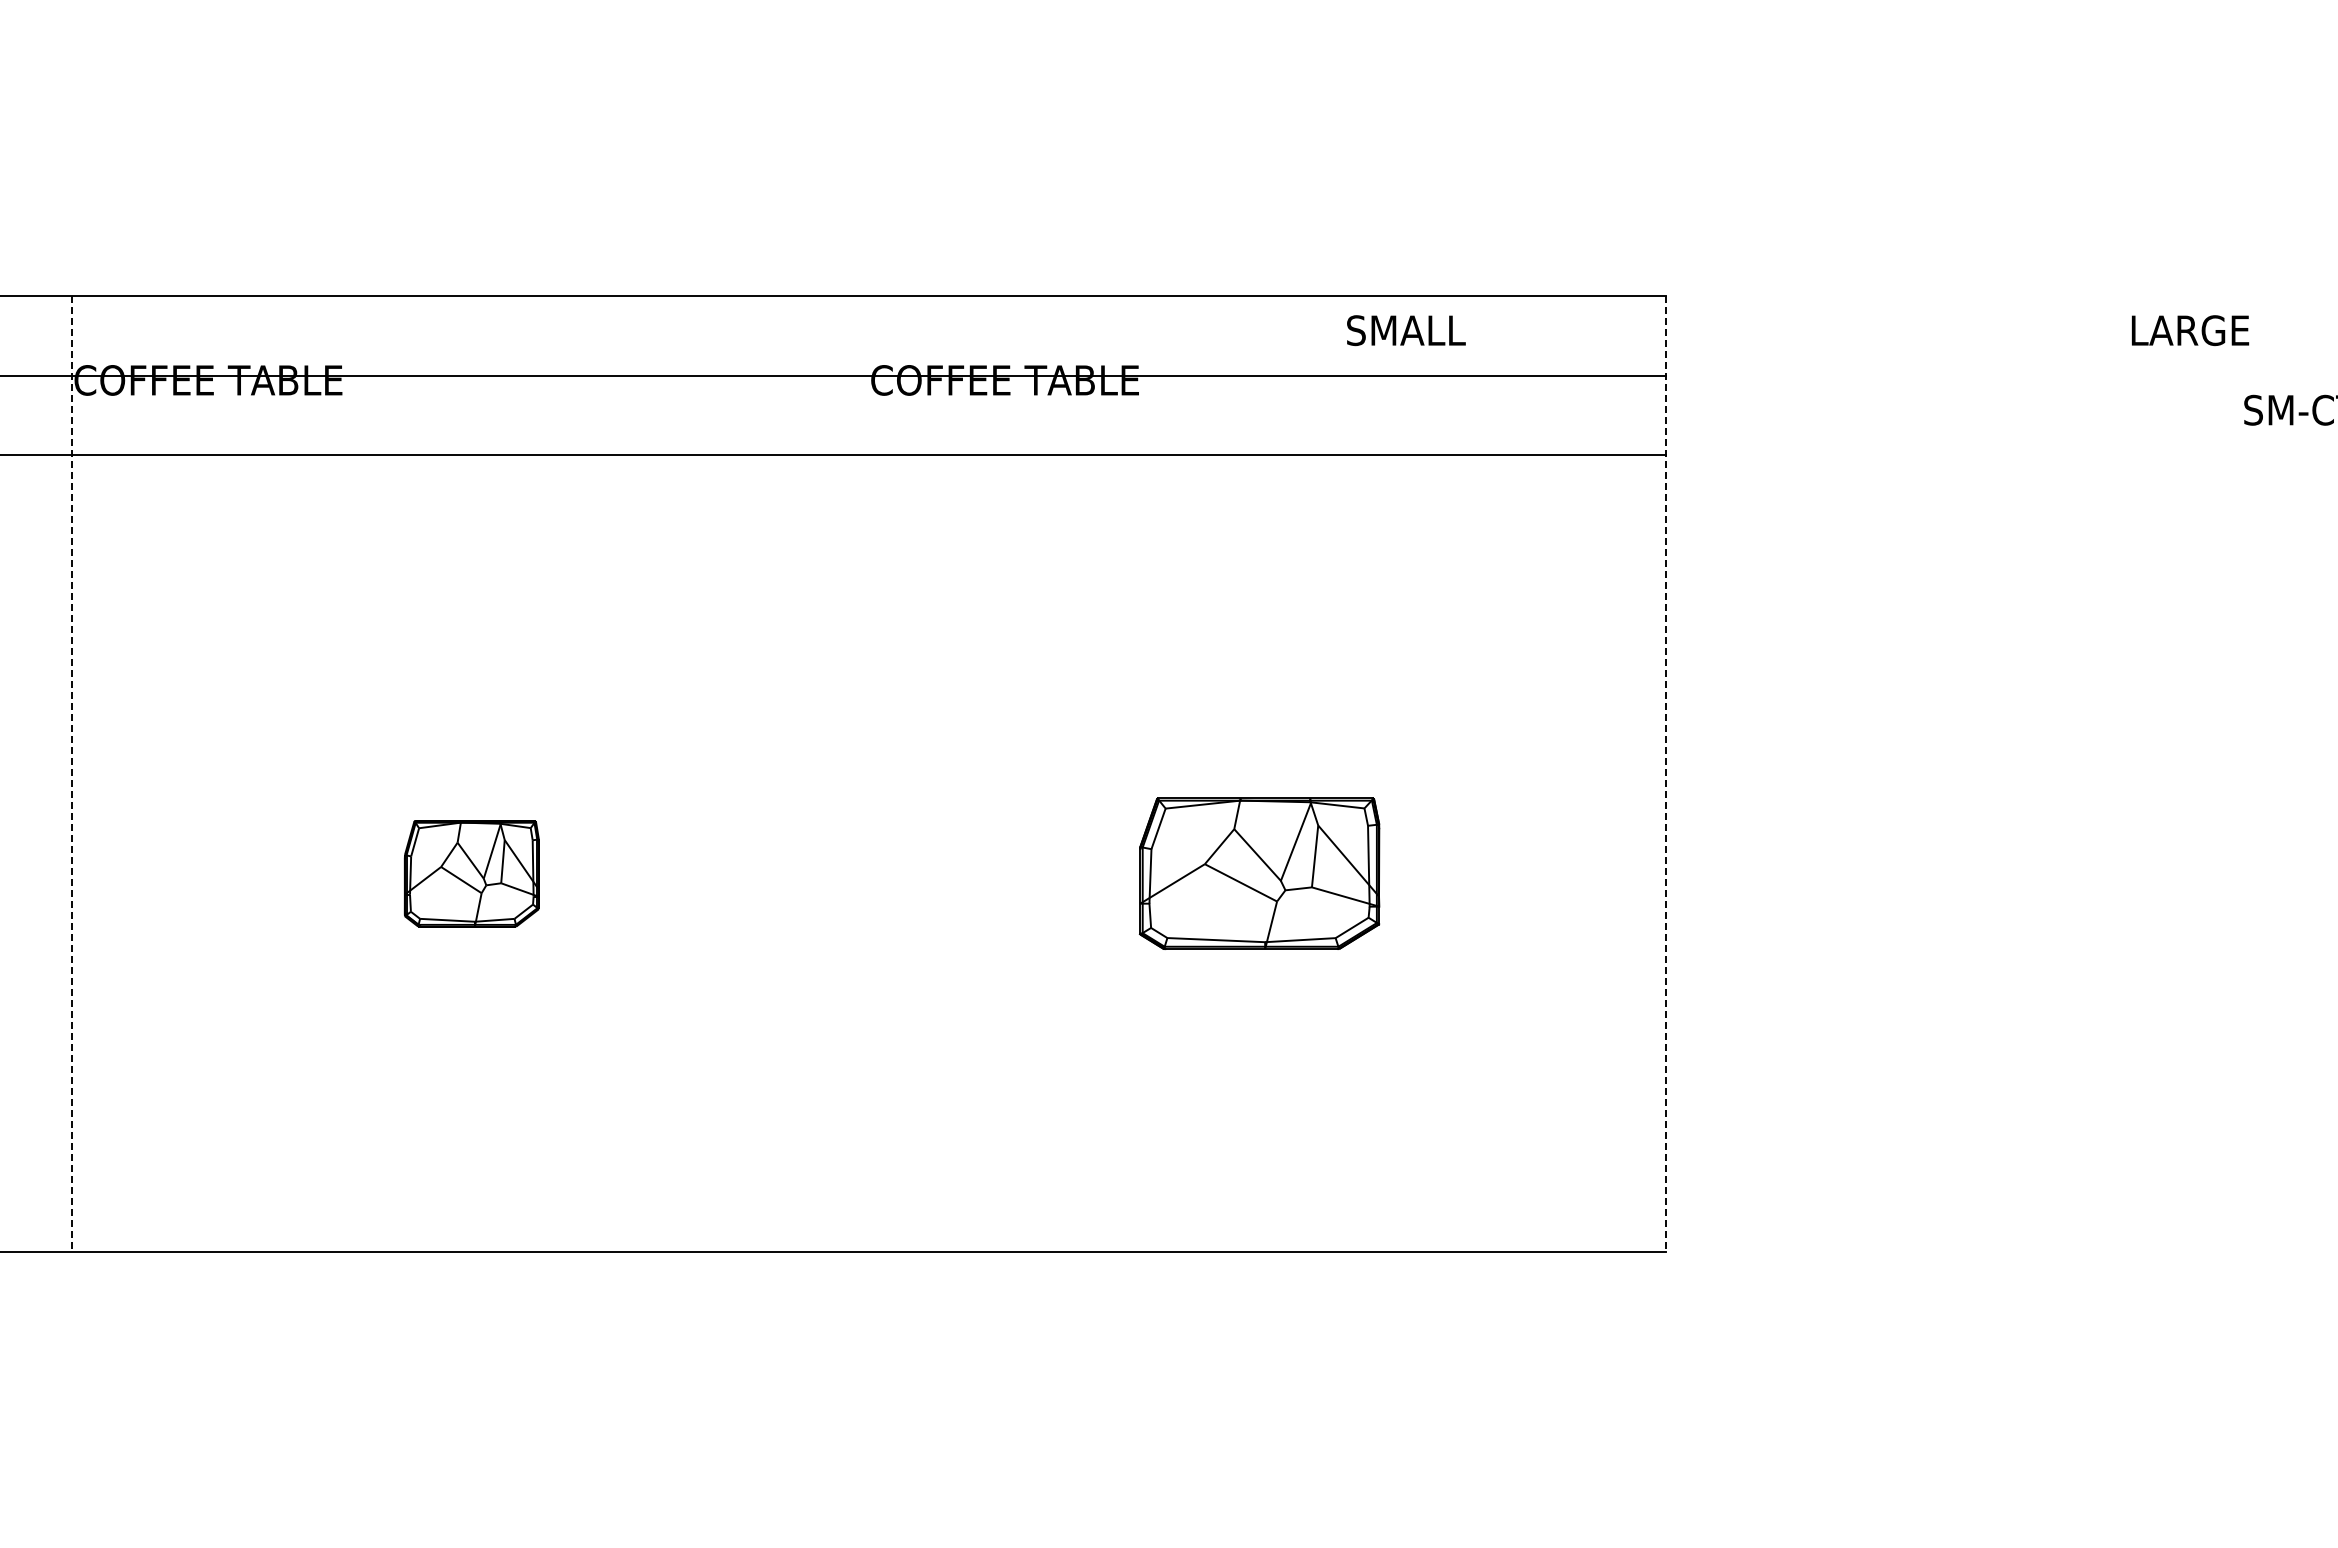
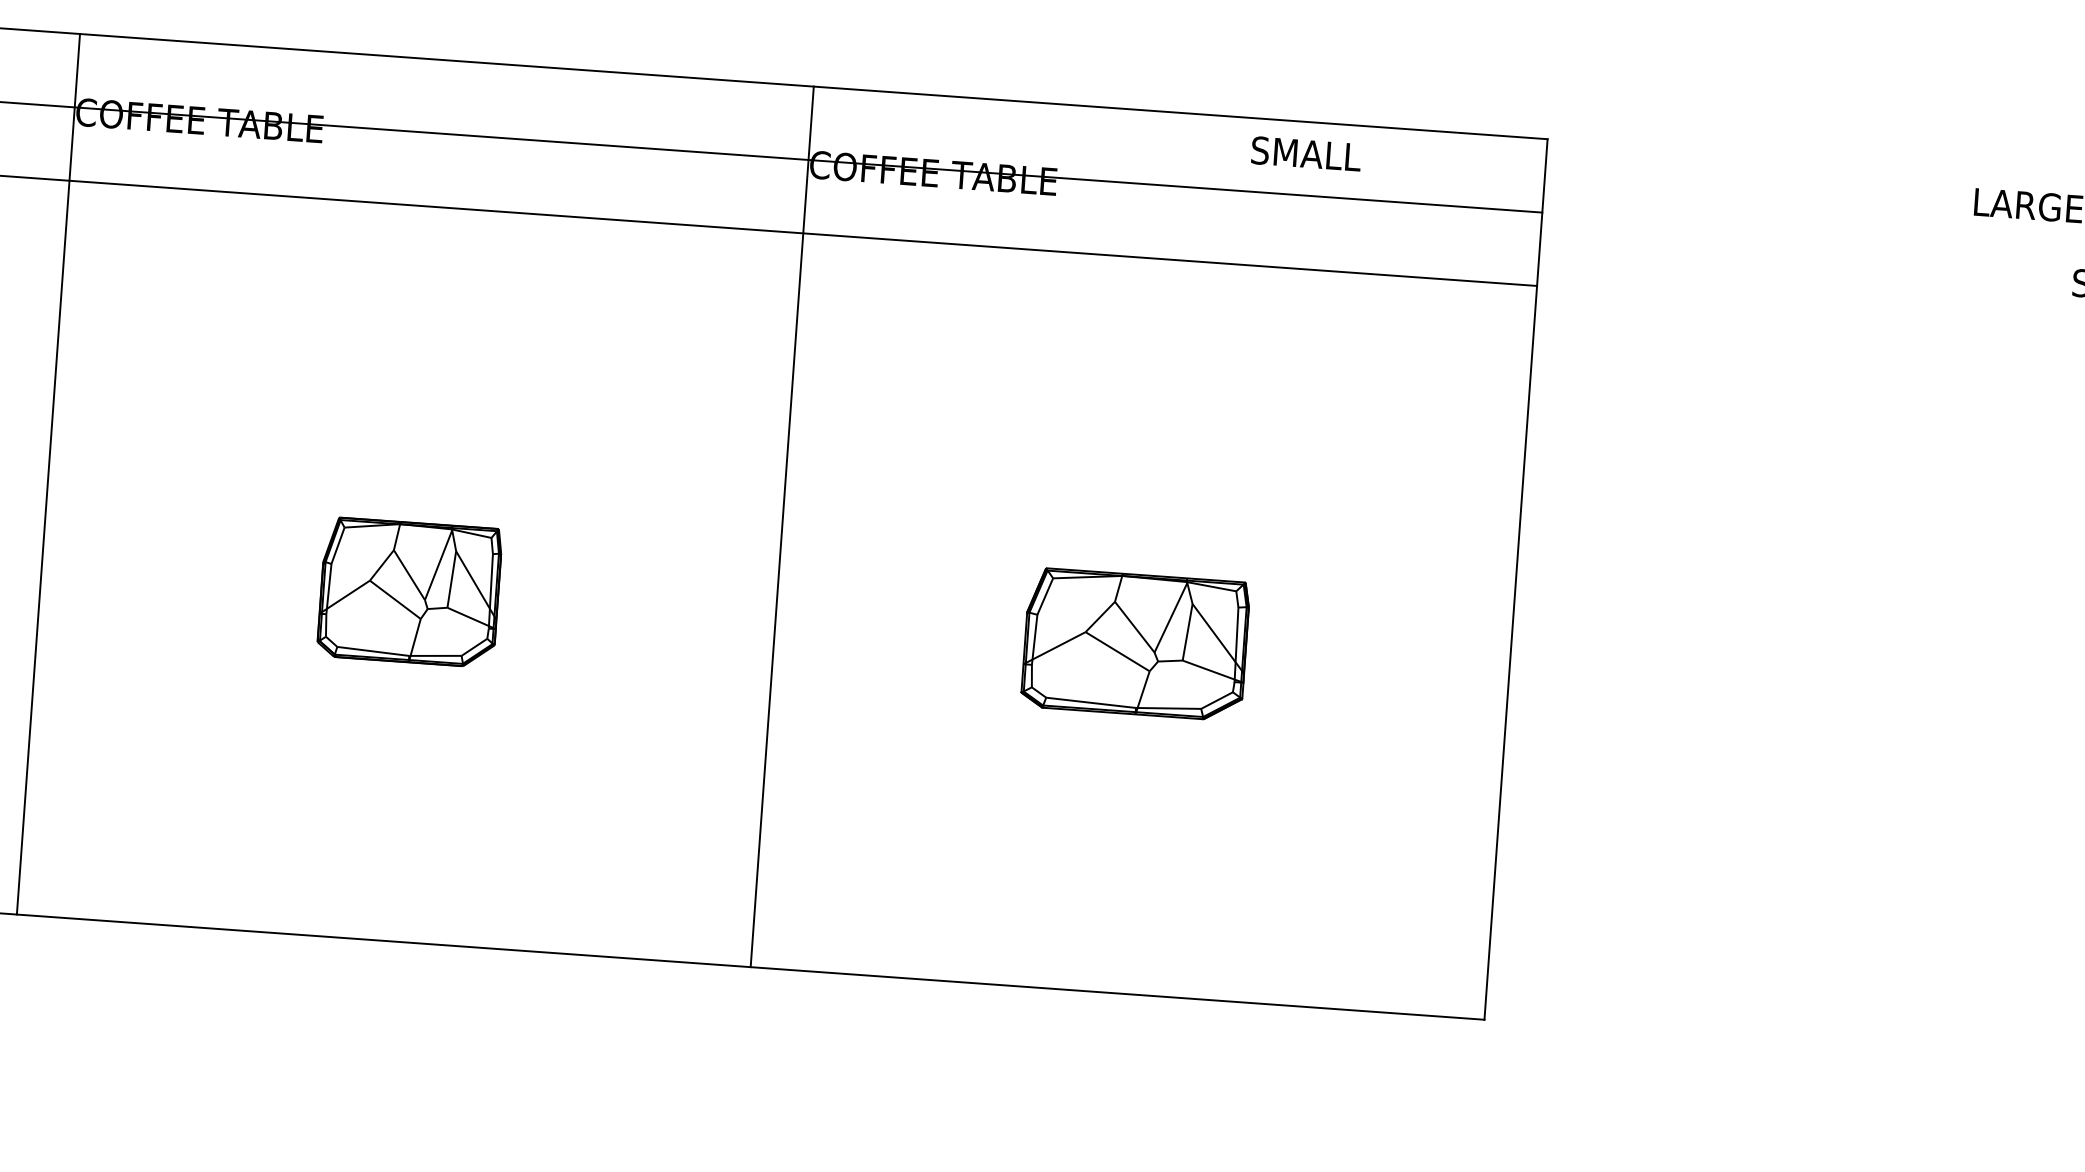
line: (72, 773) -> (48, 473), dashed -> solid
line: (869, 773) -> (782, 526), added
line: (1665, 773) -> (1515, 579), dashed -> solid
part: (471, 873) -> (409, 592), size x1.43

